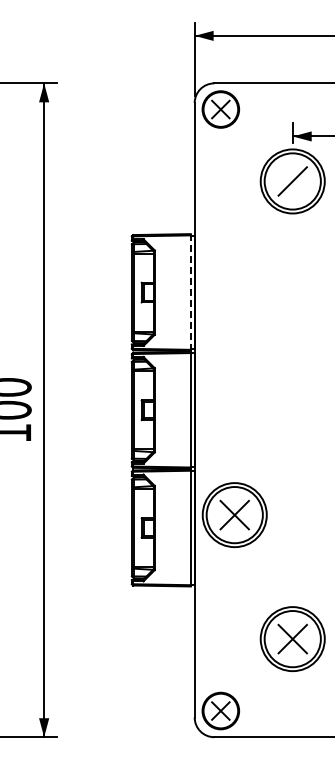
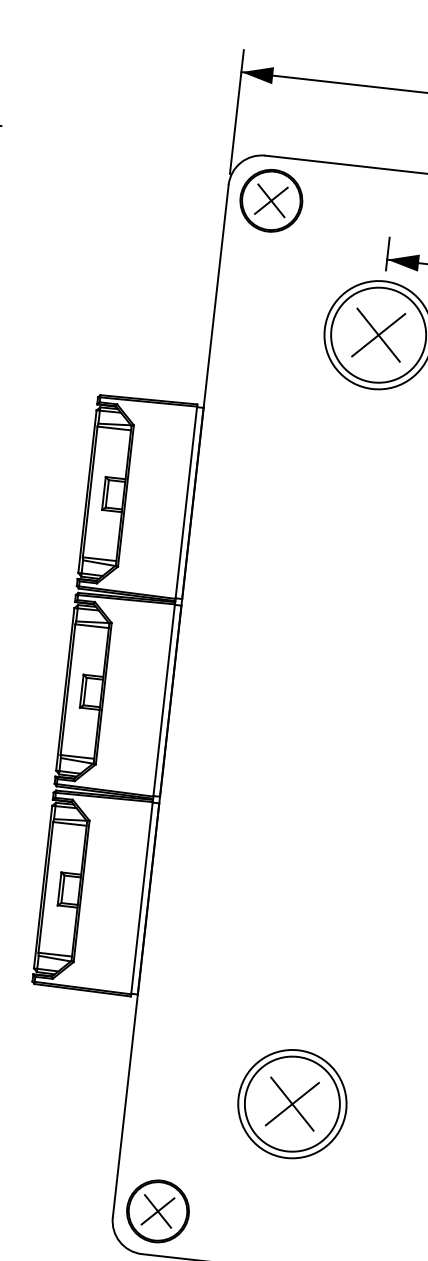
line: (292, 181) -> (378, 335), added
line: (190, 292) -> (185, 502), dashed -> solid
part: (234, 514) -> (217, 883), removed

